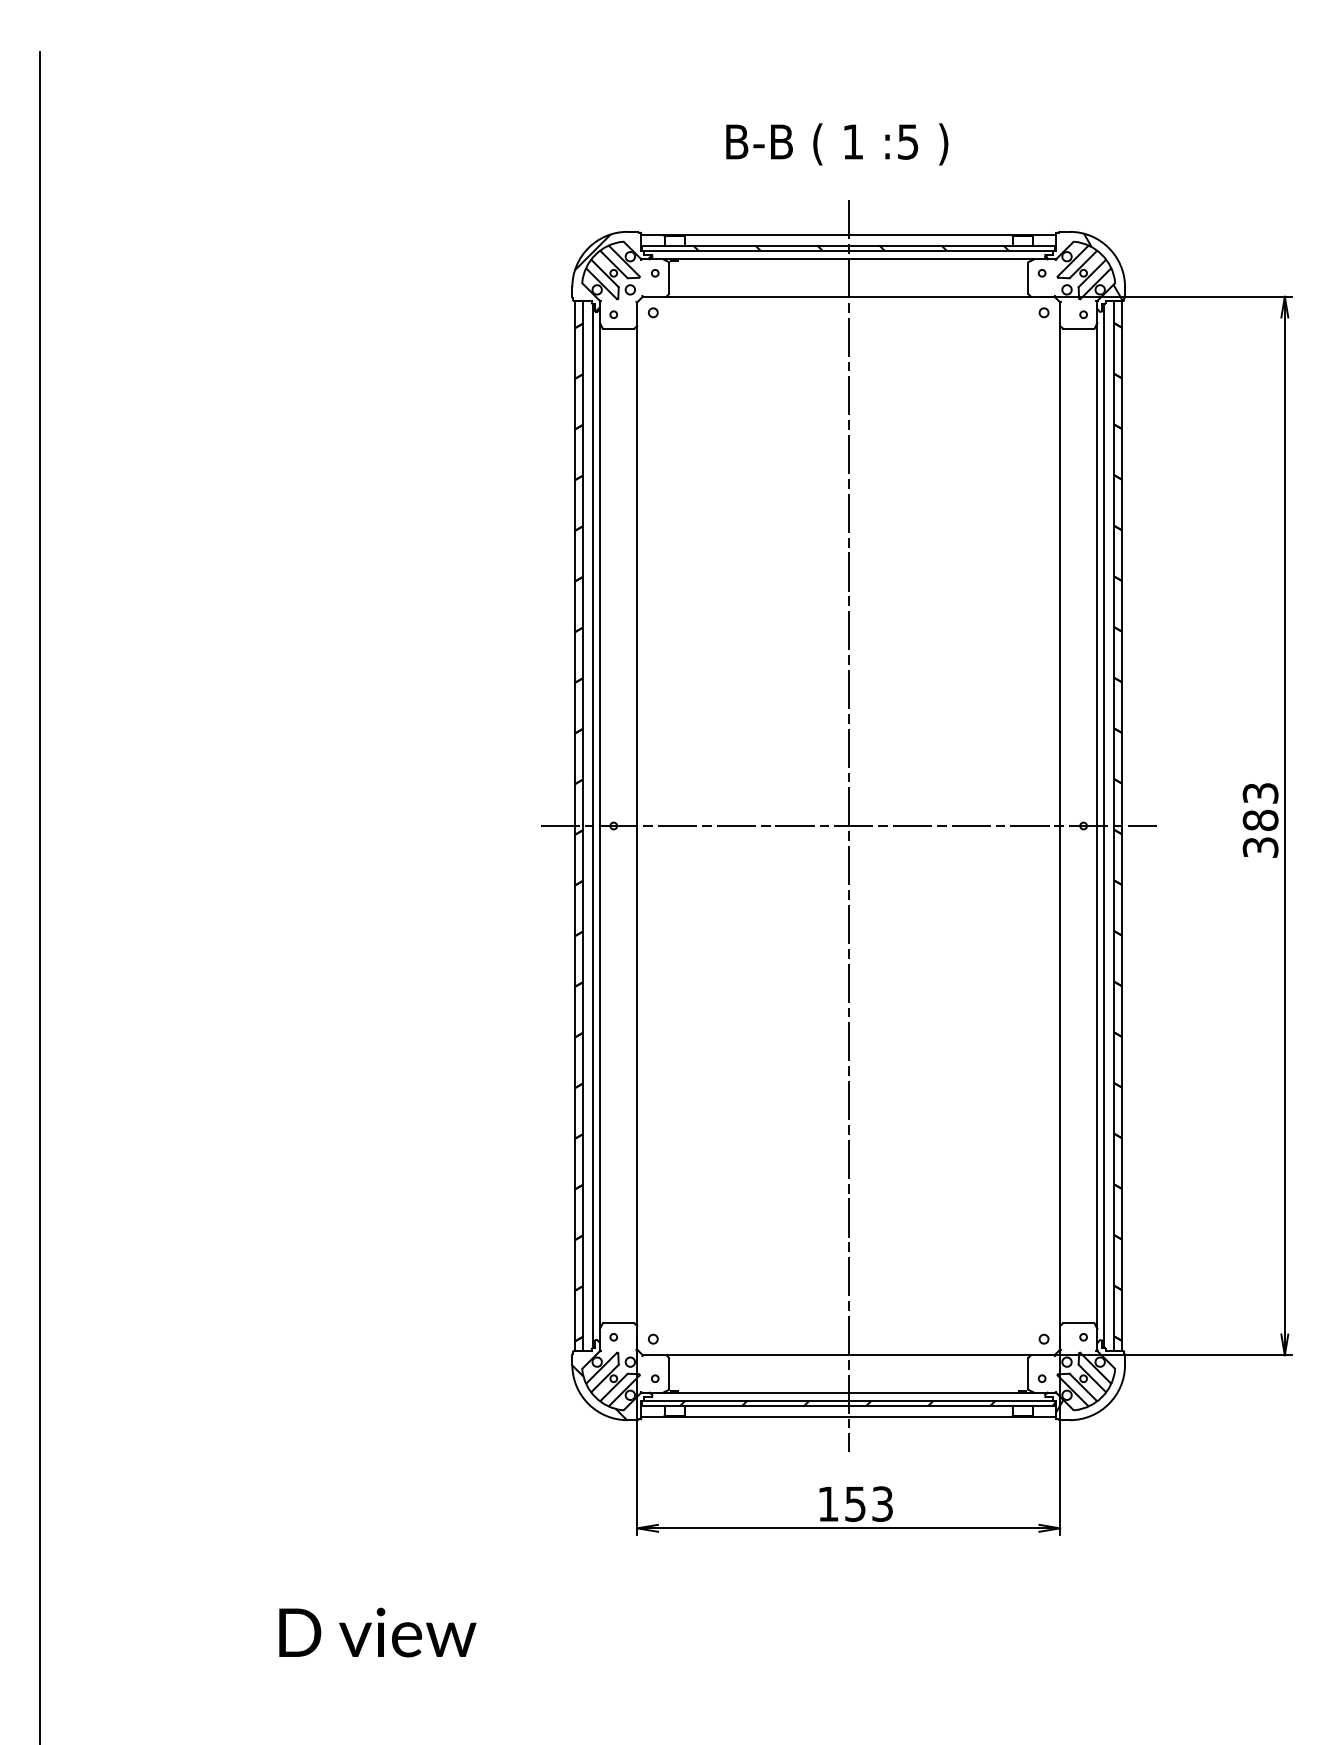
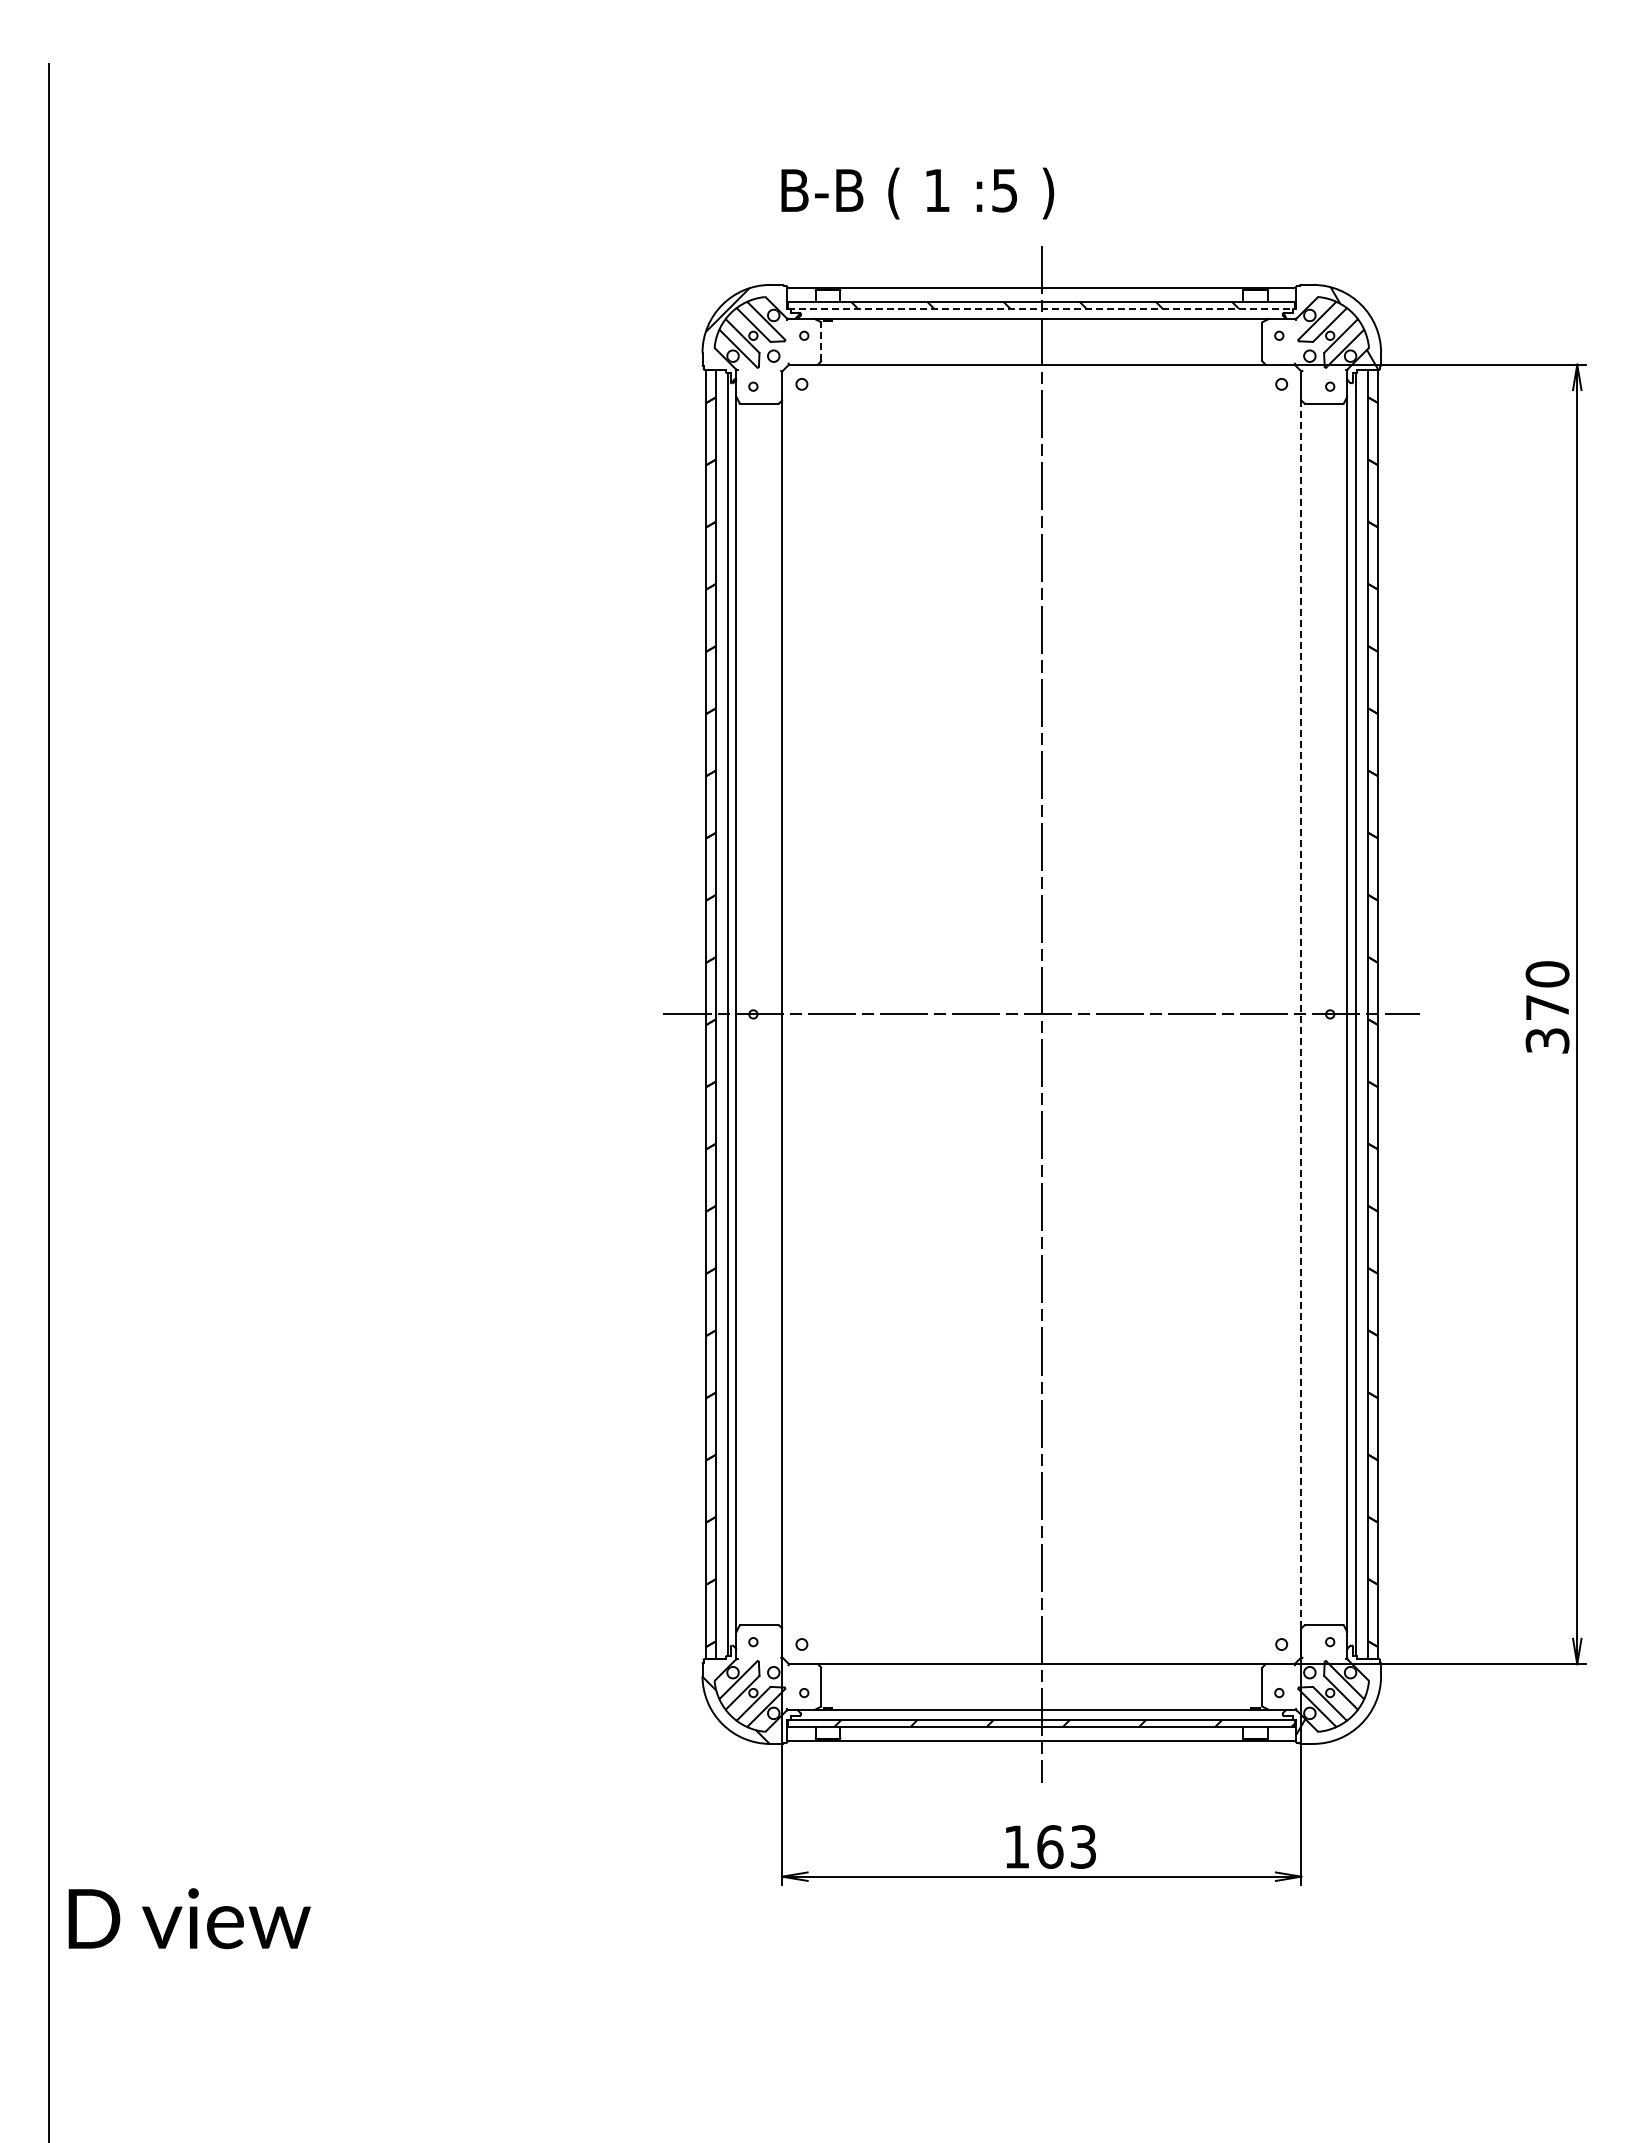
text: (837, 144) -> (917, 193), moved
line: (848, 251) -> (1041, 308), solid -> dashed
line: (669, 277) -> (821, 341), solid -> dashed
text: (1260, 806) -> (1547, 990), 383 -> 370
line: (1060, 826) -> (1301, 1014), solid -> dashed
text: (855, 1503) -> (1050, 1846), 153 -> 163
text: (377, 1632) -> (189, 1918), moved

